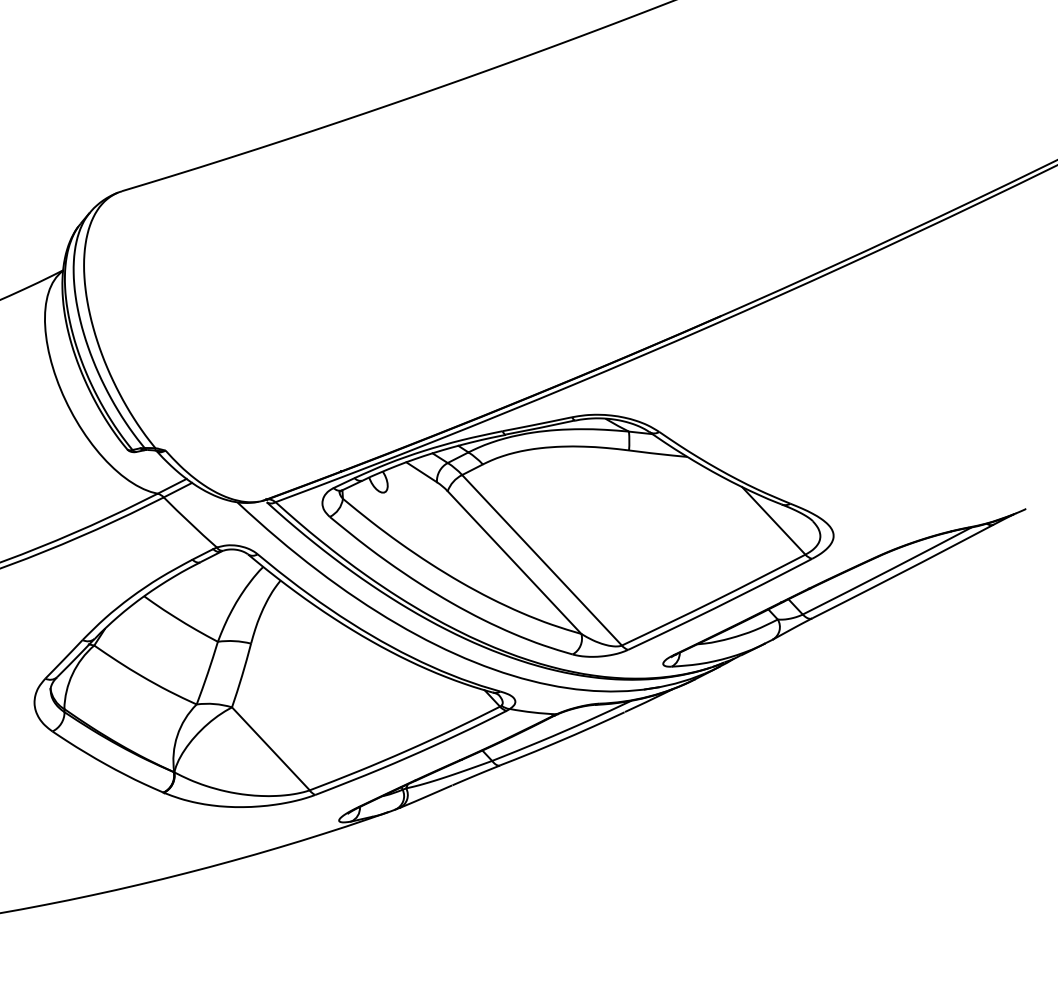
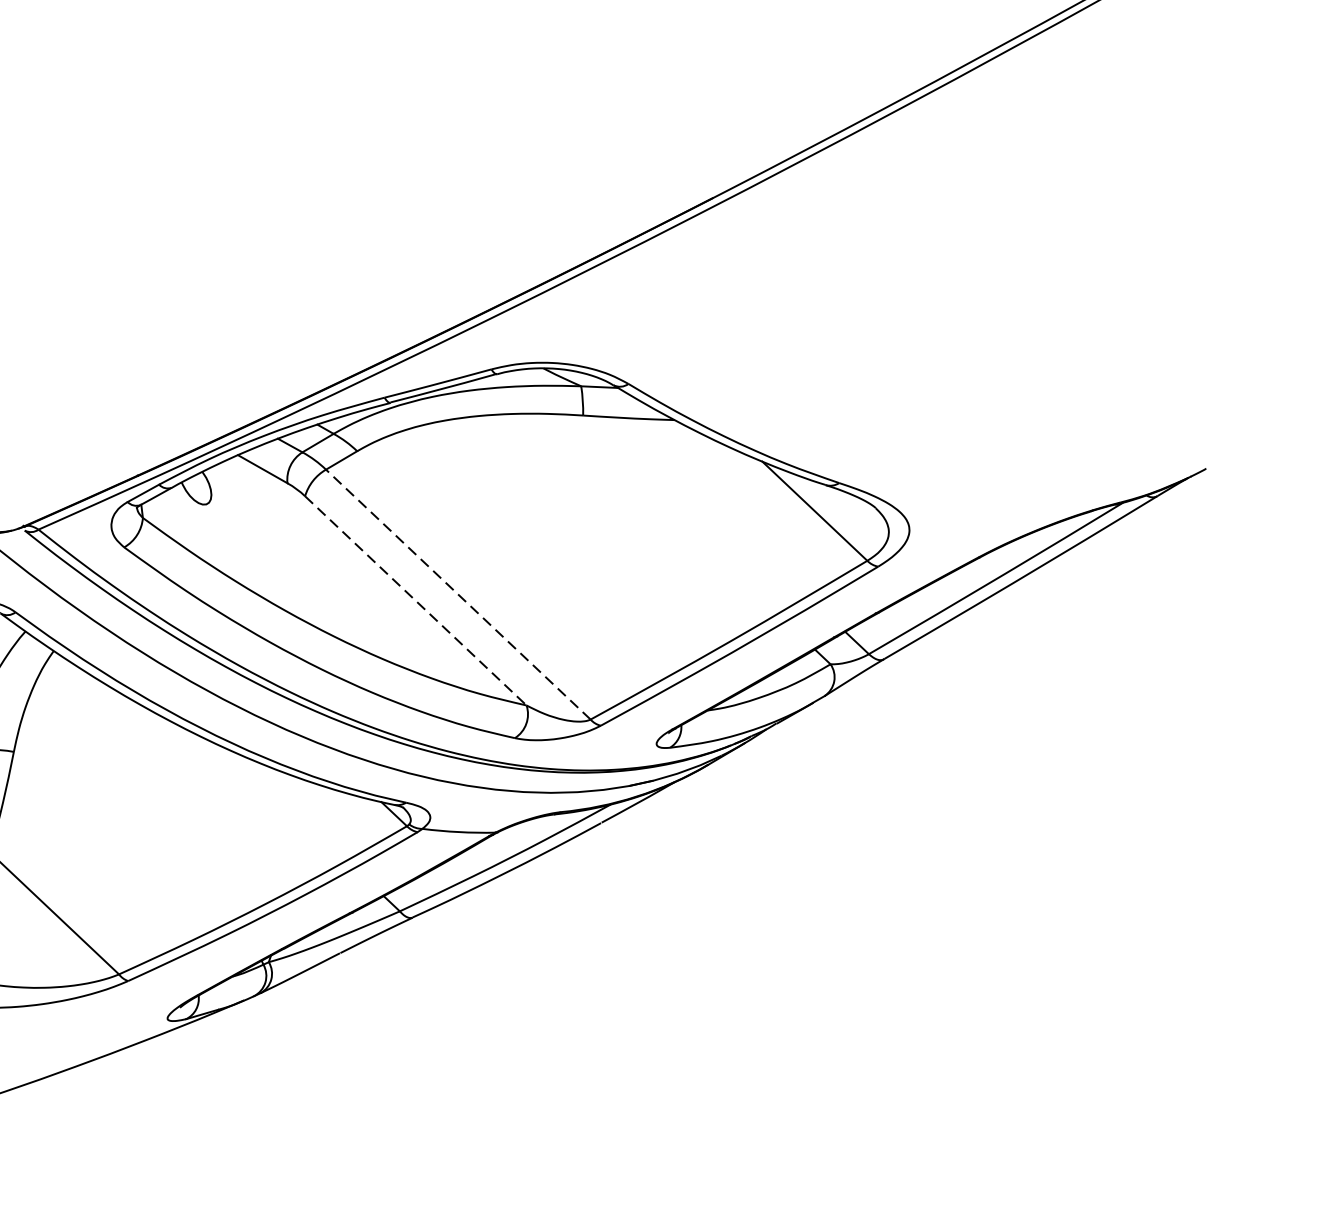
line: (542, 560) -> (459, 594), solid -> dashed
line: (514, 562) -> (415, 600), solid -> dashed

